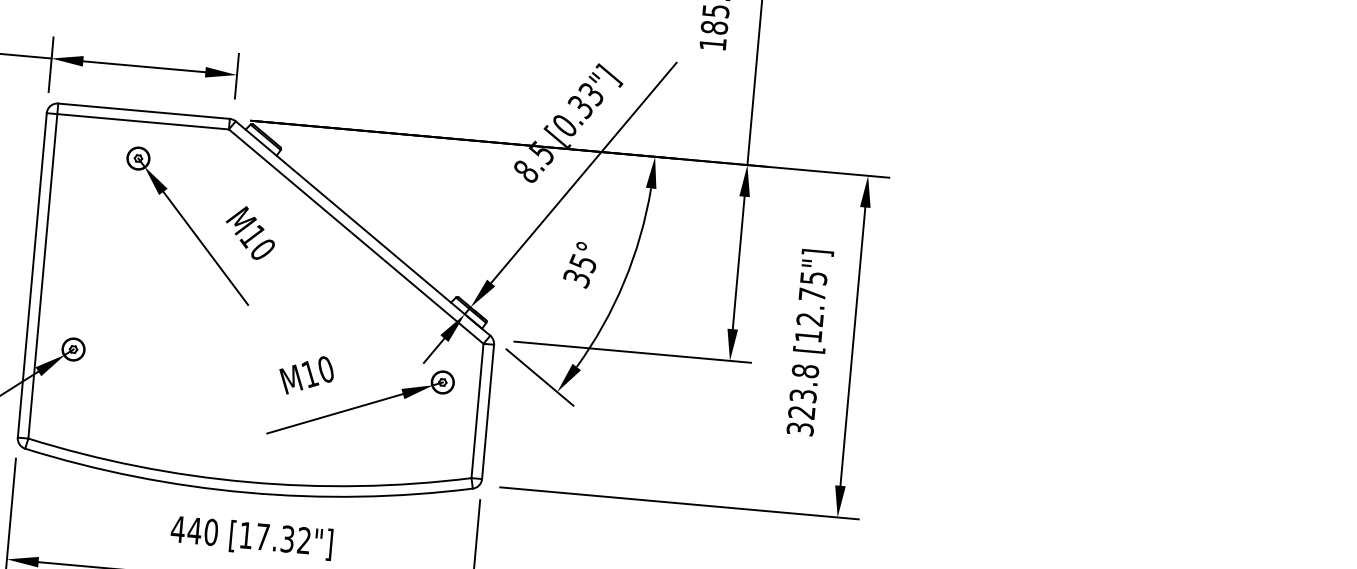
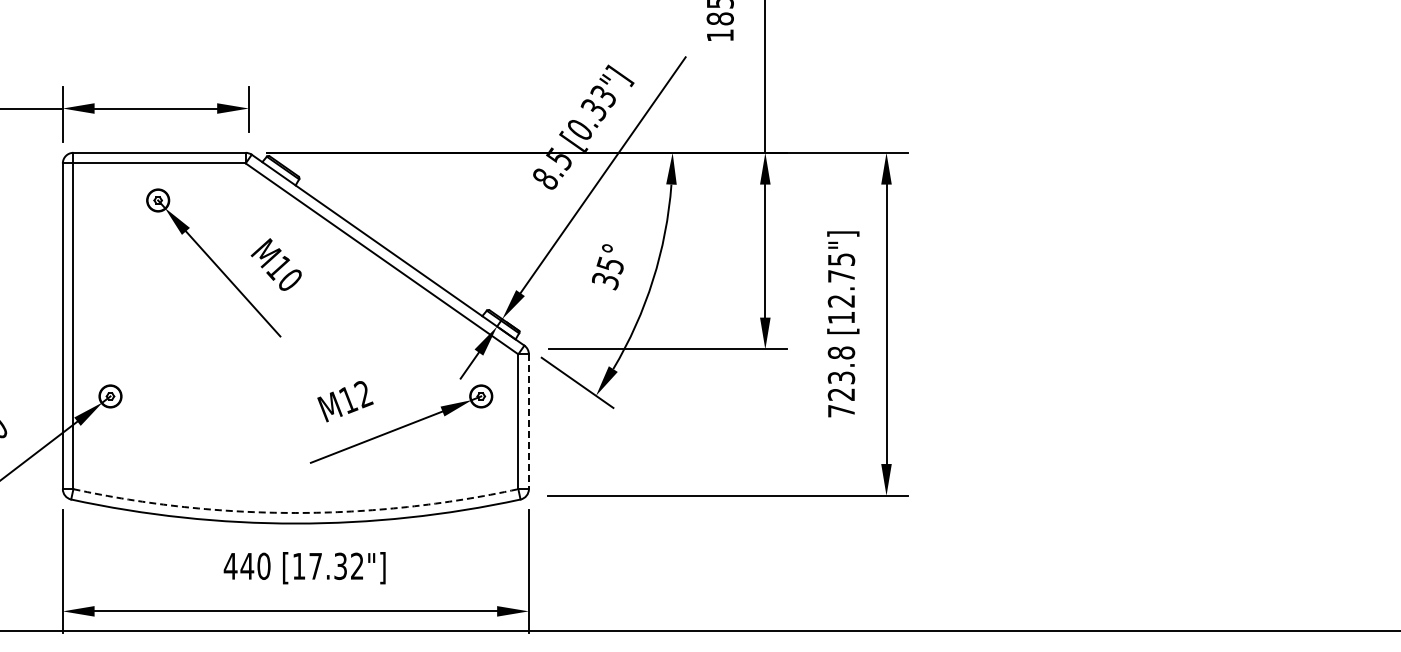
text: (325, 370) -> (363, 394), M10 -> M12
line: (487, 412) -> (528, 422), solid -> dashed
text: (800, 429) -> (841, 411), 323.8 -> 723.8
arc: (247, 481) -> (295, 512), solid -> dashed

